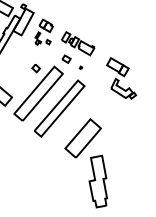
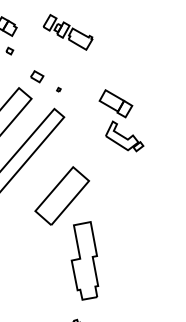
part: (78, 43) -> (68, 32), moved
part: (121, 78) -> (121, 120), moved

